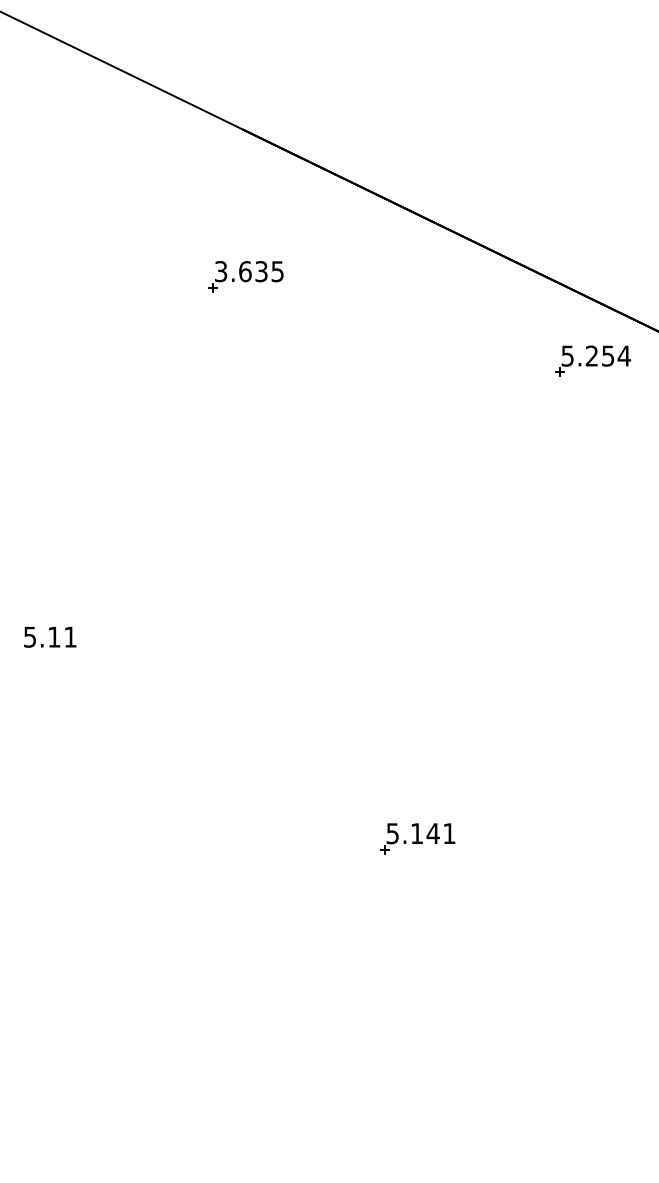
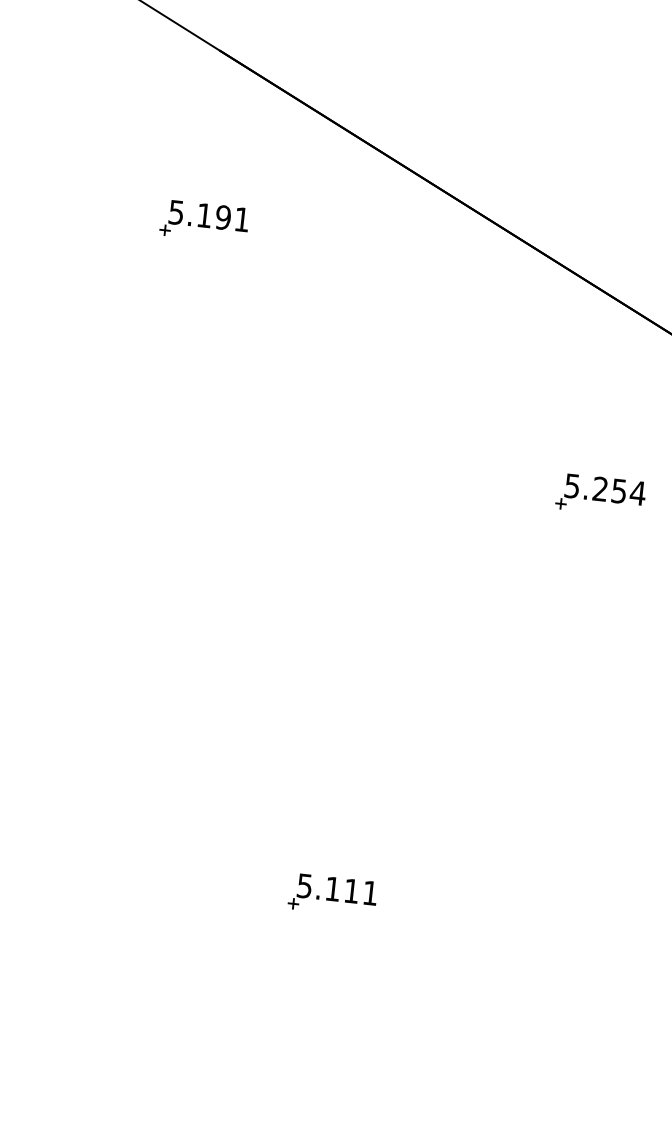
text: (249, 271) -> (209, 215), 3.635 -> 5.191
part: (593, 360) -> (601, 494), moved
text: (432, 833) -> (350, 890), 5.141 -> 5.111

